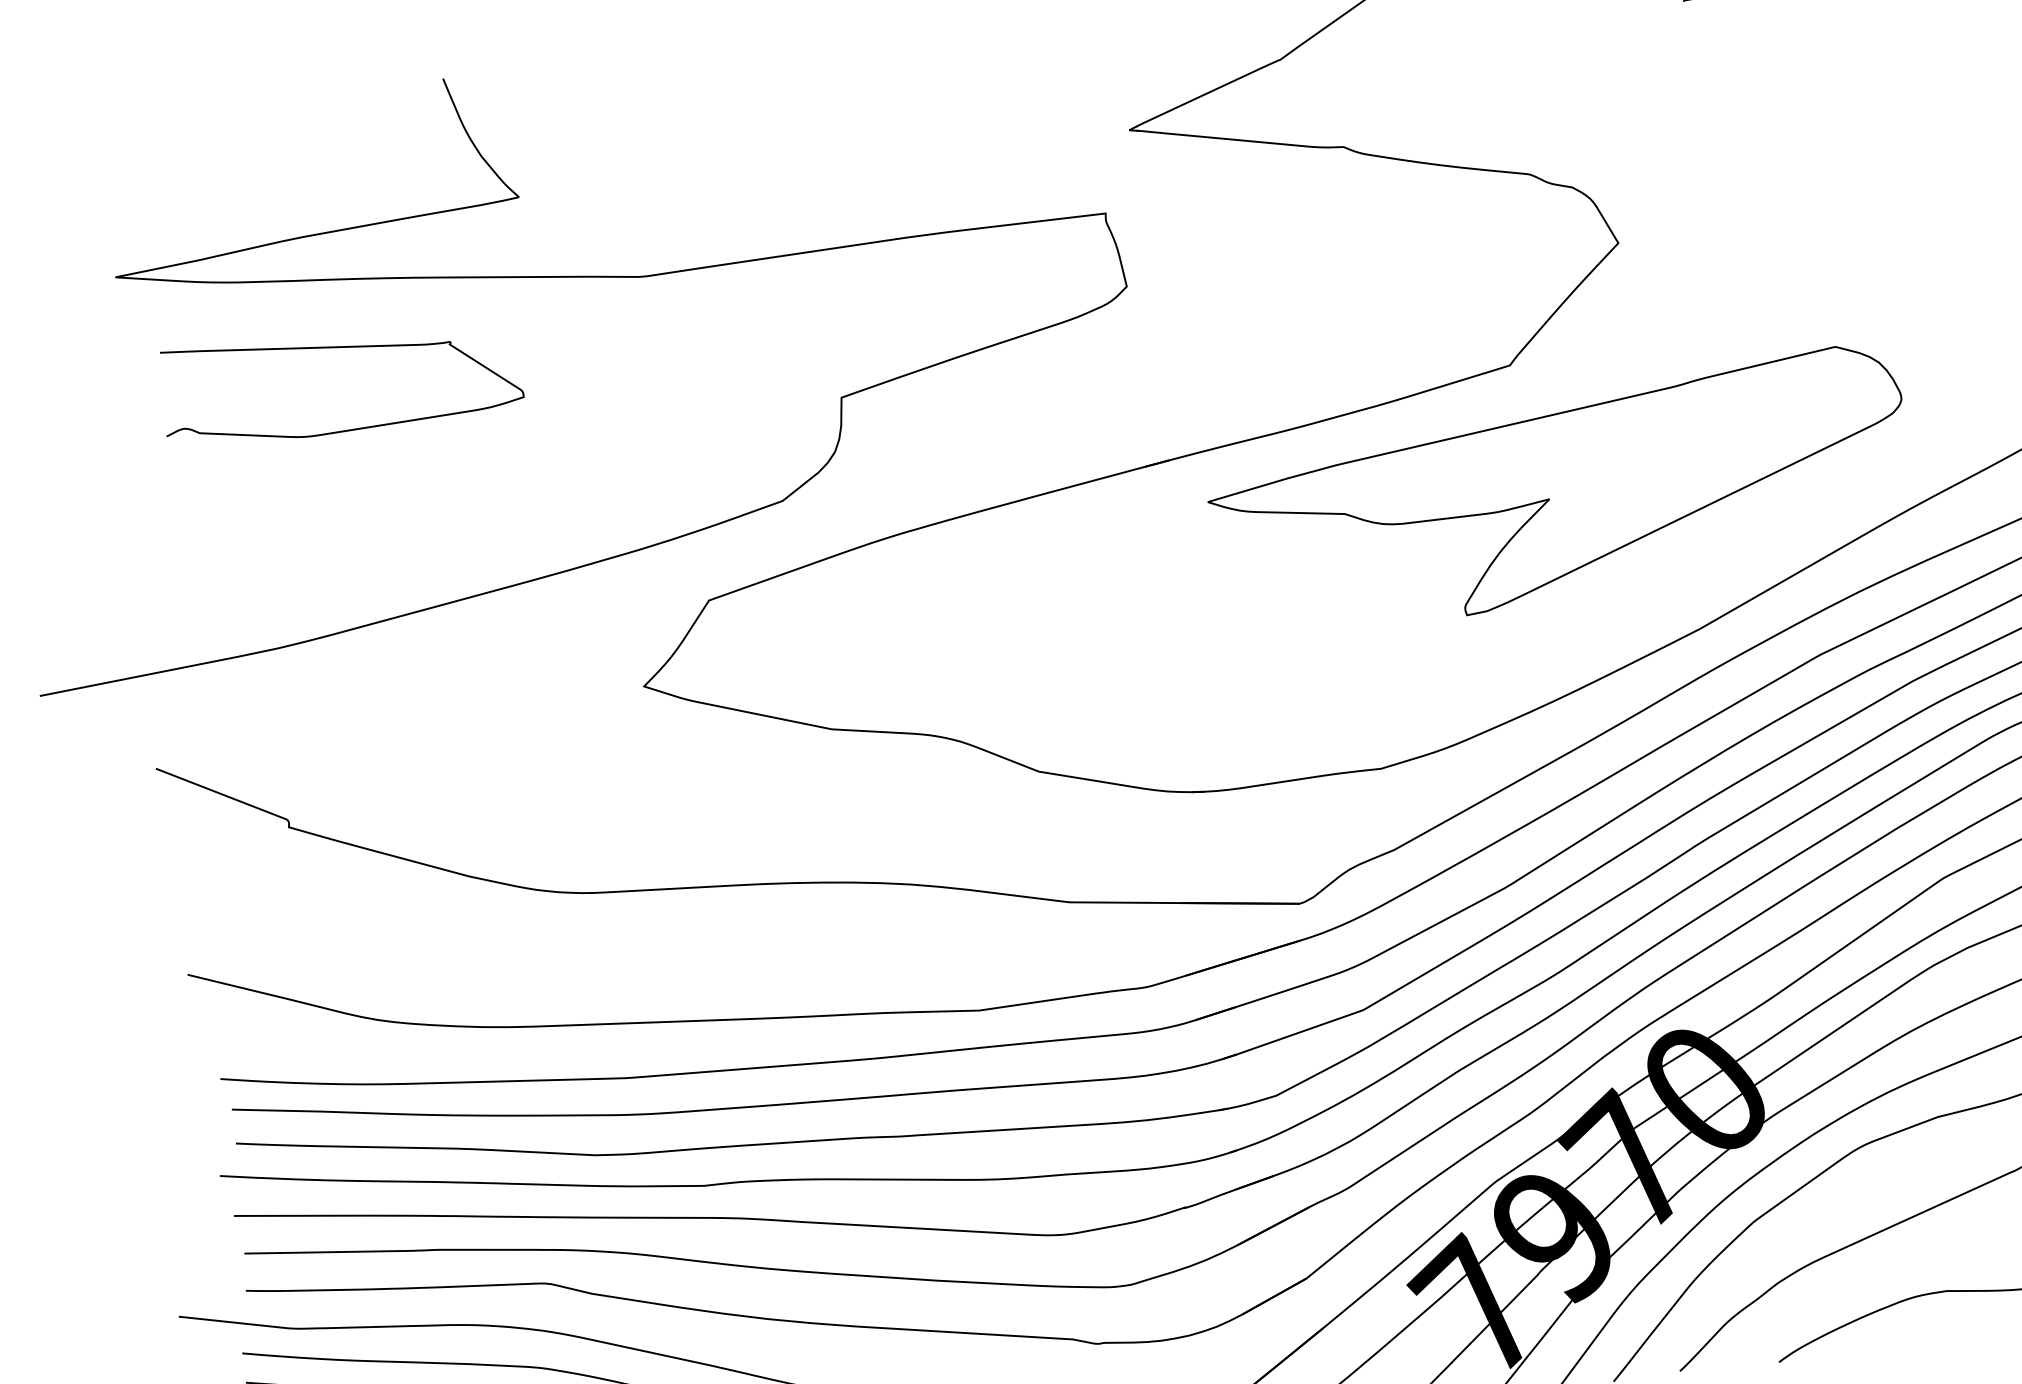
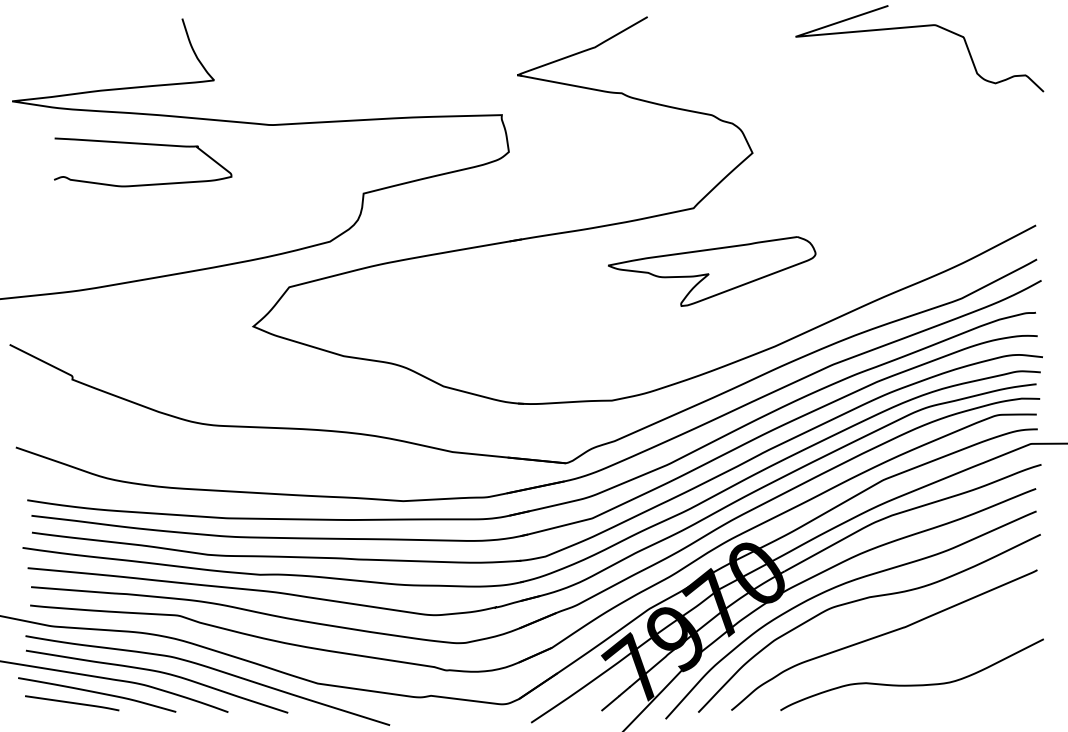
curve: (350, 349) -> (148, 145), moved
part: (1557, 489) -> (711, 271), size x0.6

